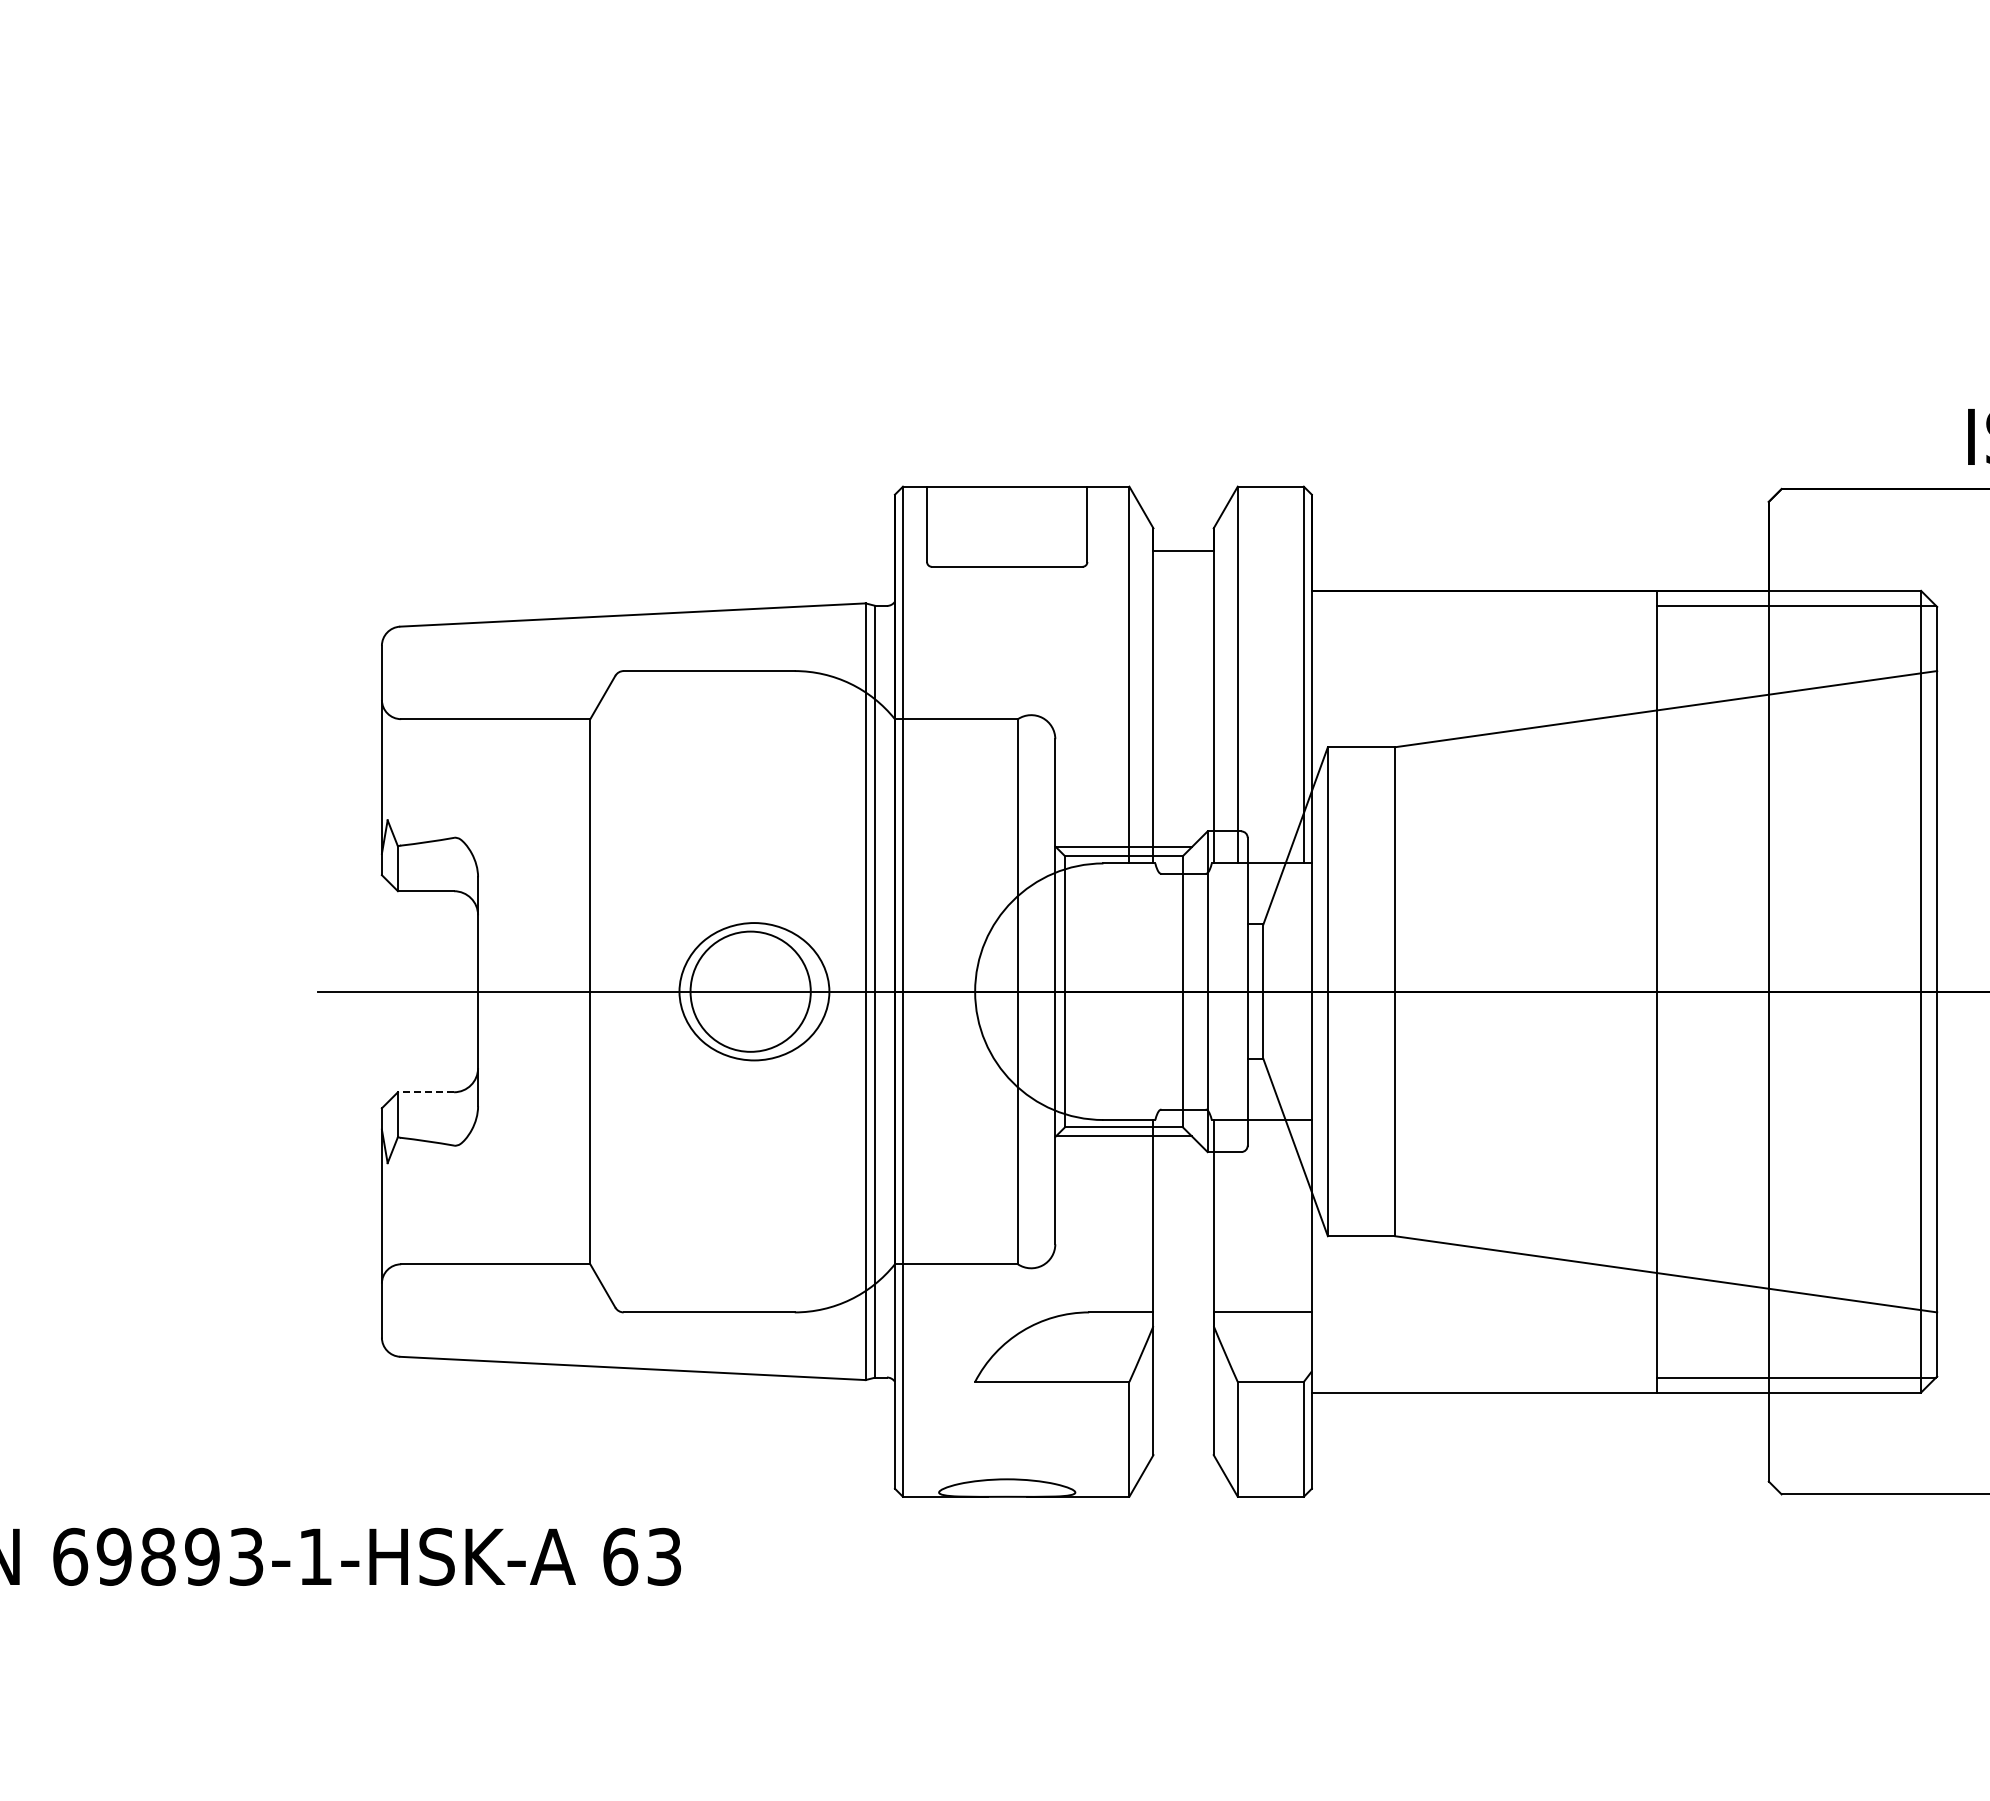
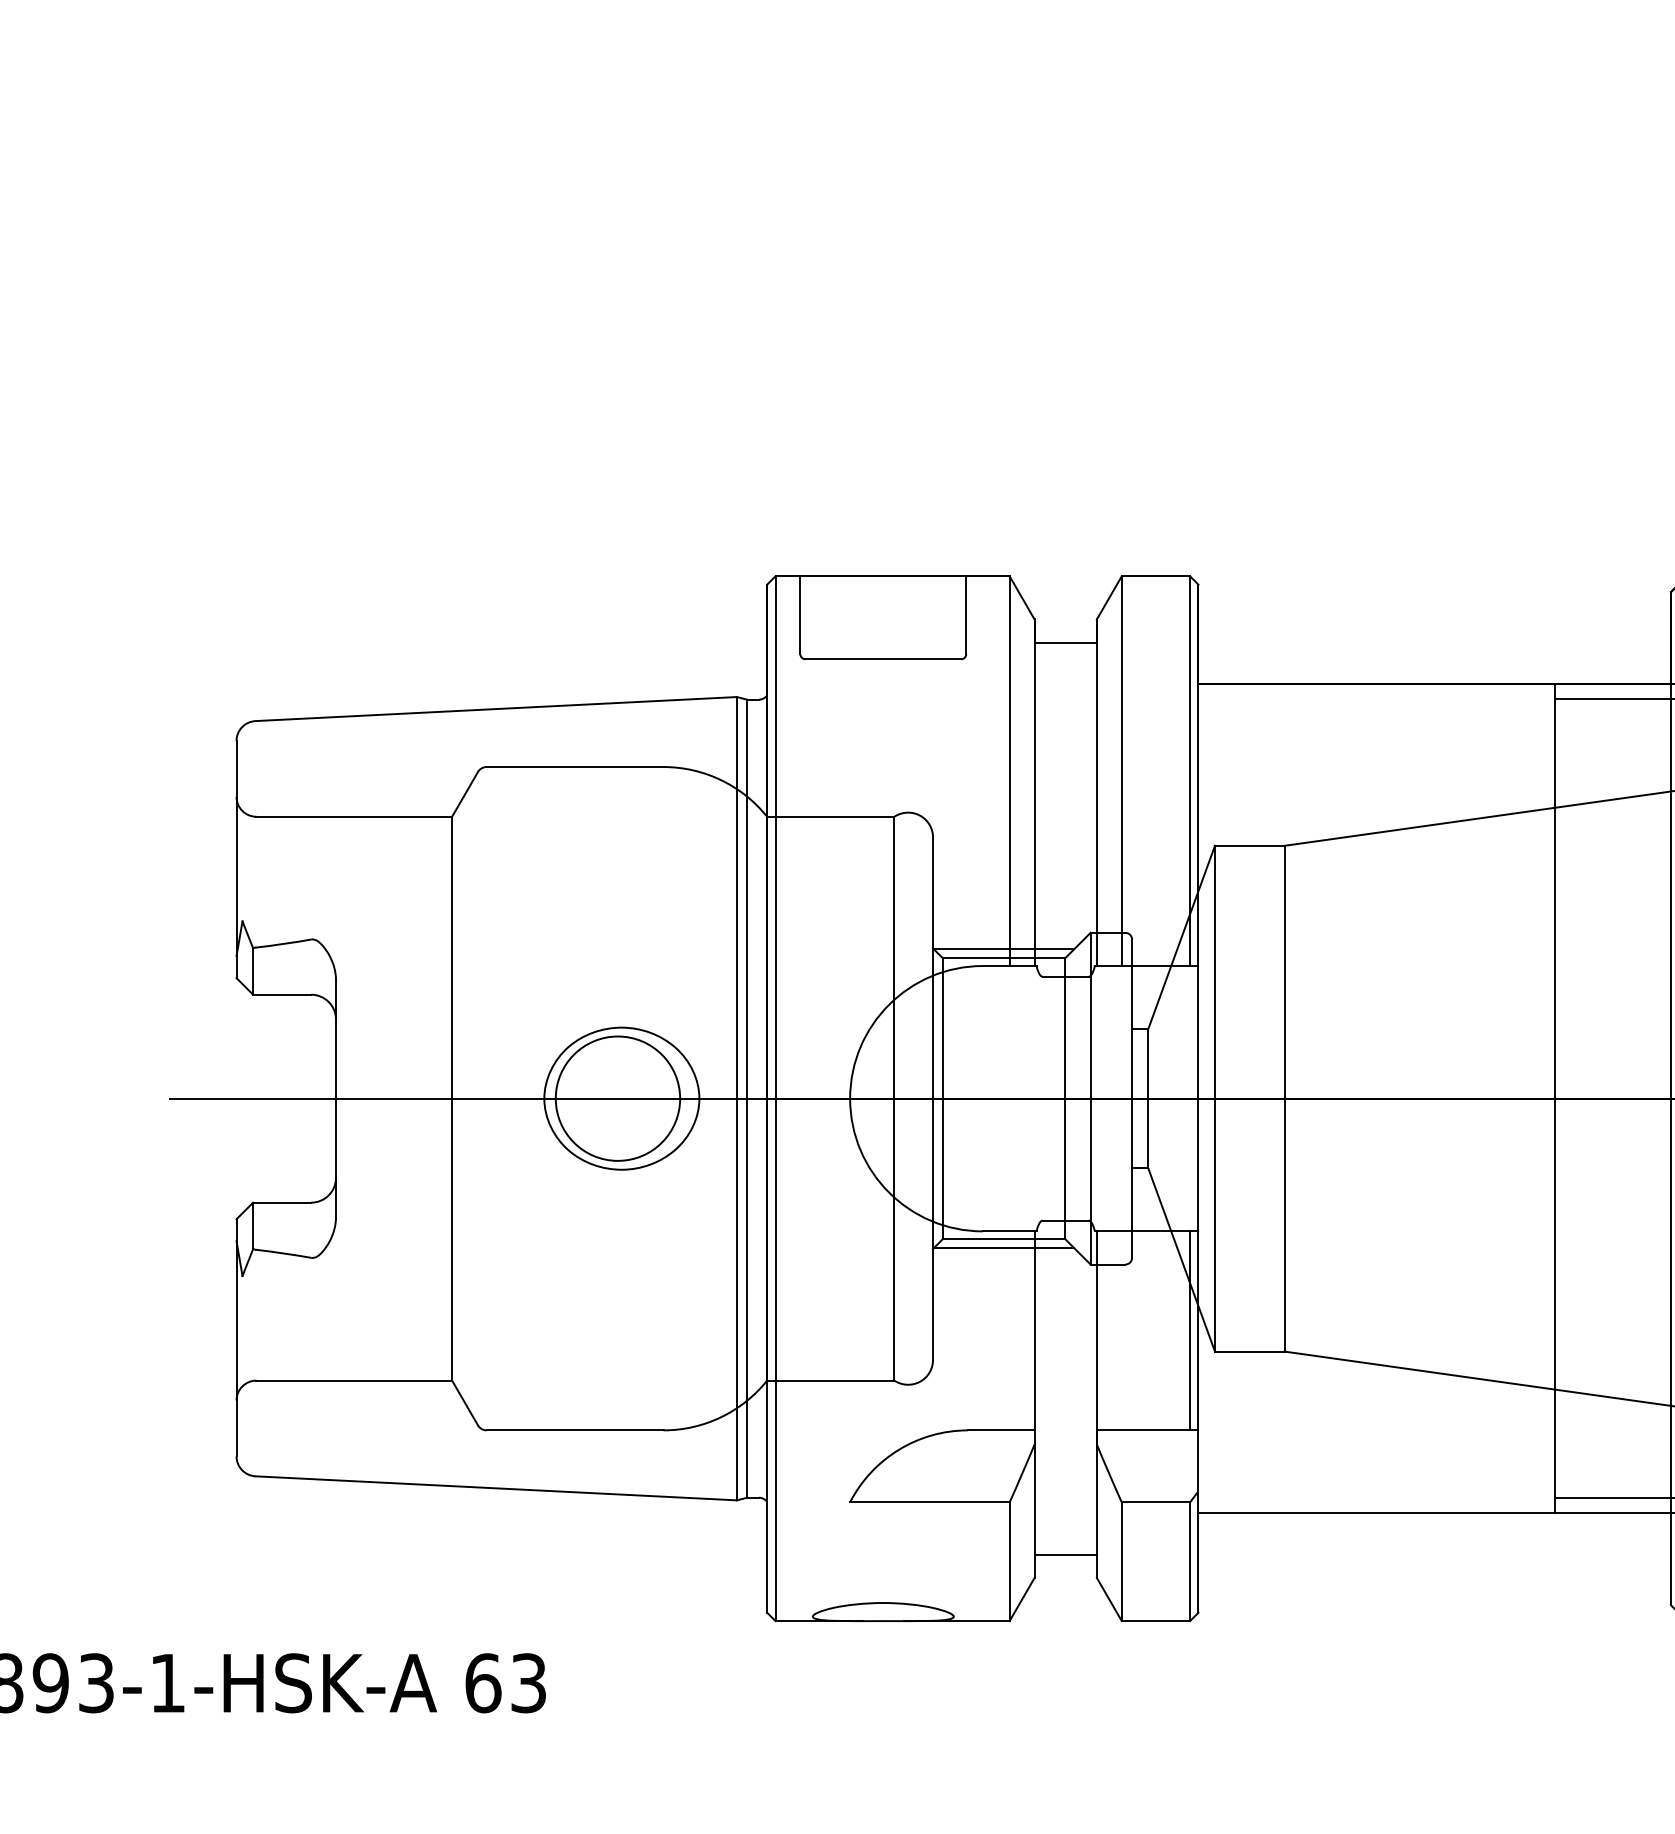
line: (425, 1092) -> (281, 1202), dashed -> solid
line: (1303, 1216) -> (1189, 1331), added
line: (1183, 1432) -> (1065, 1554), added

